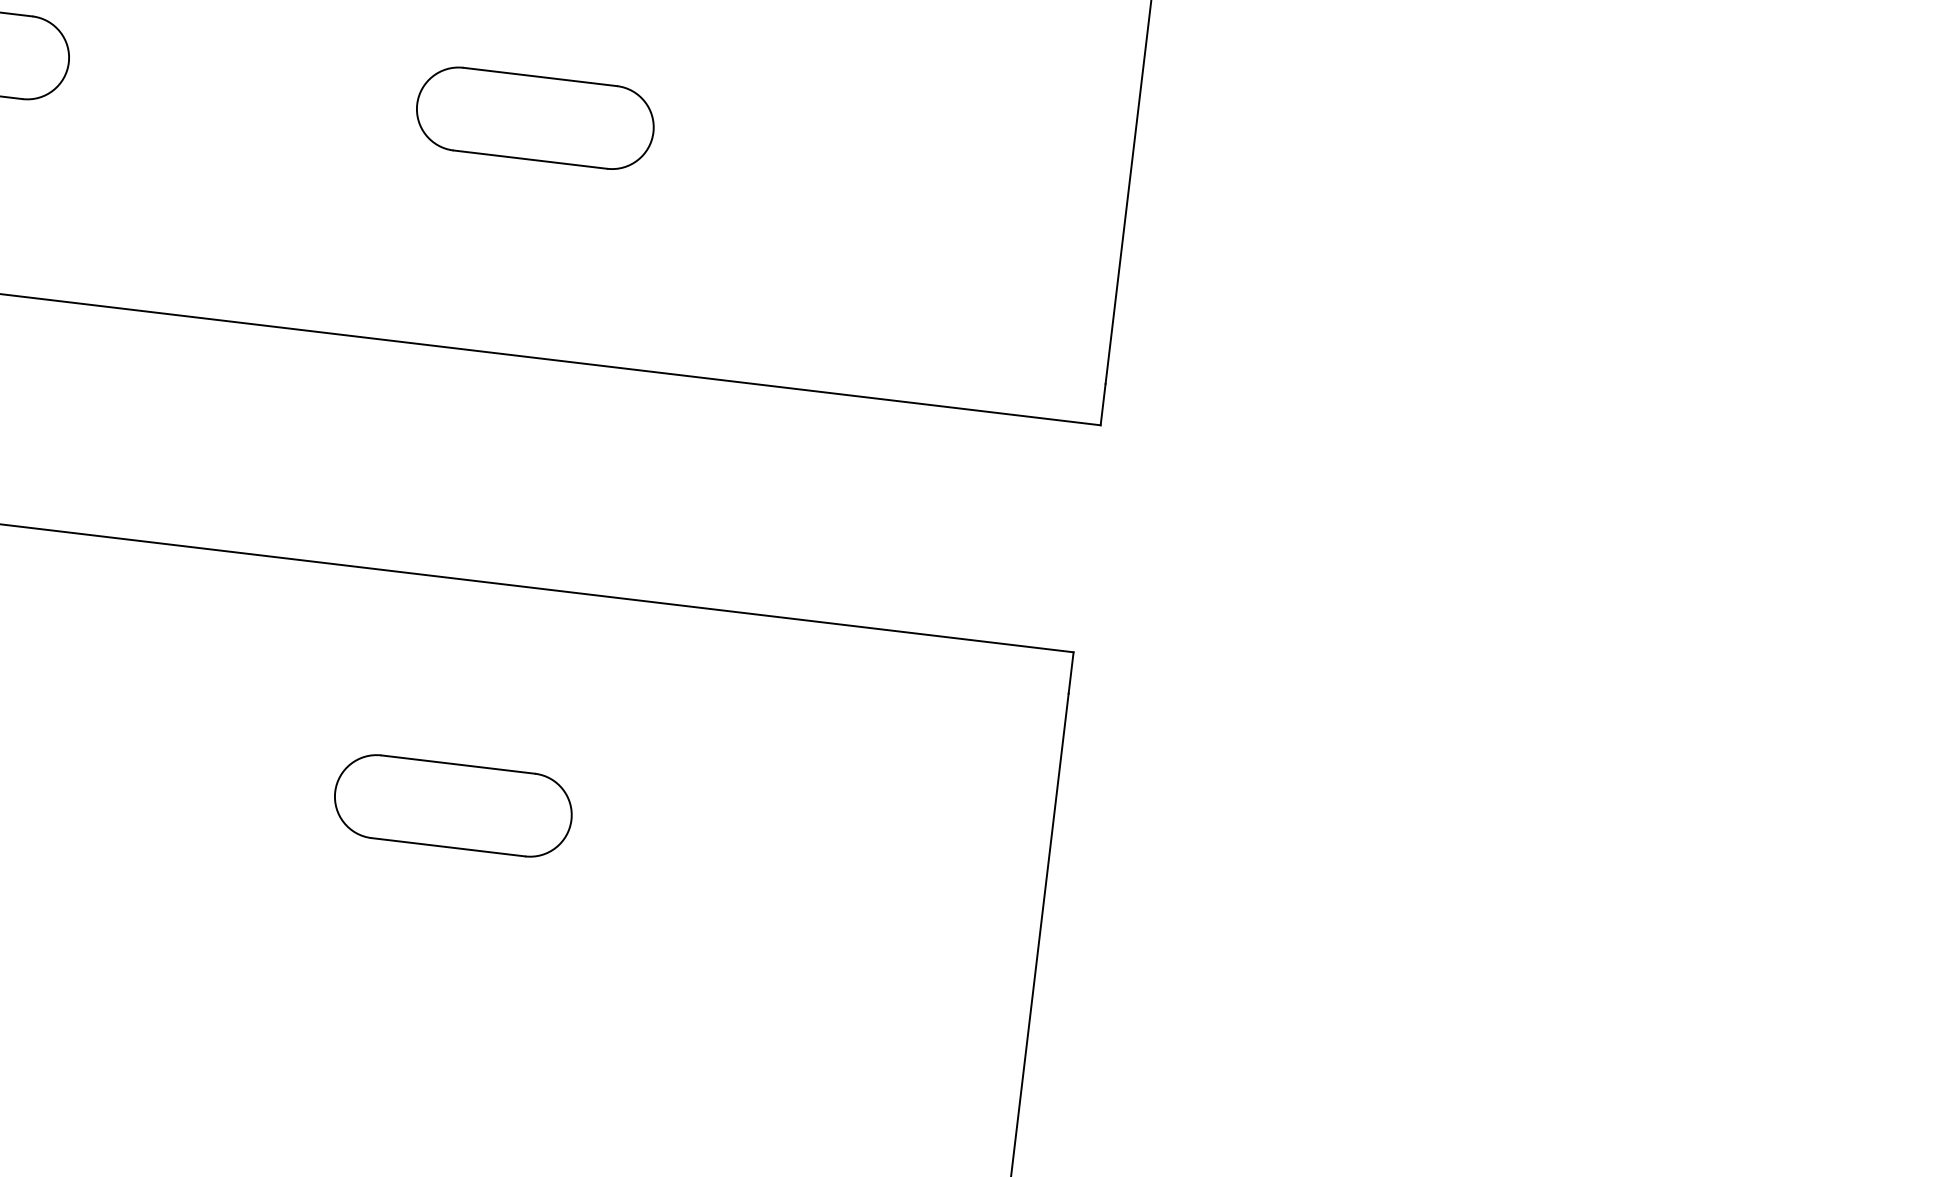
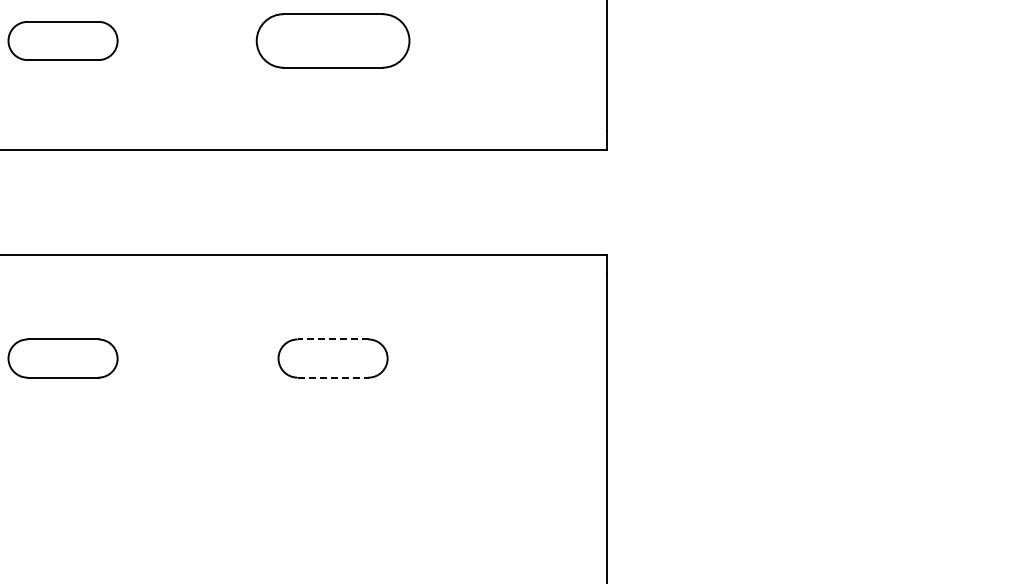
part: (534, 117) -> (332, 40), size x1.4
line: (457, 764) -> (332, 339), solid -> dashed
line: (449, 847) -> (333, 377), solid -> dashed

